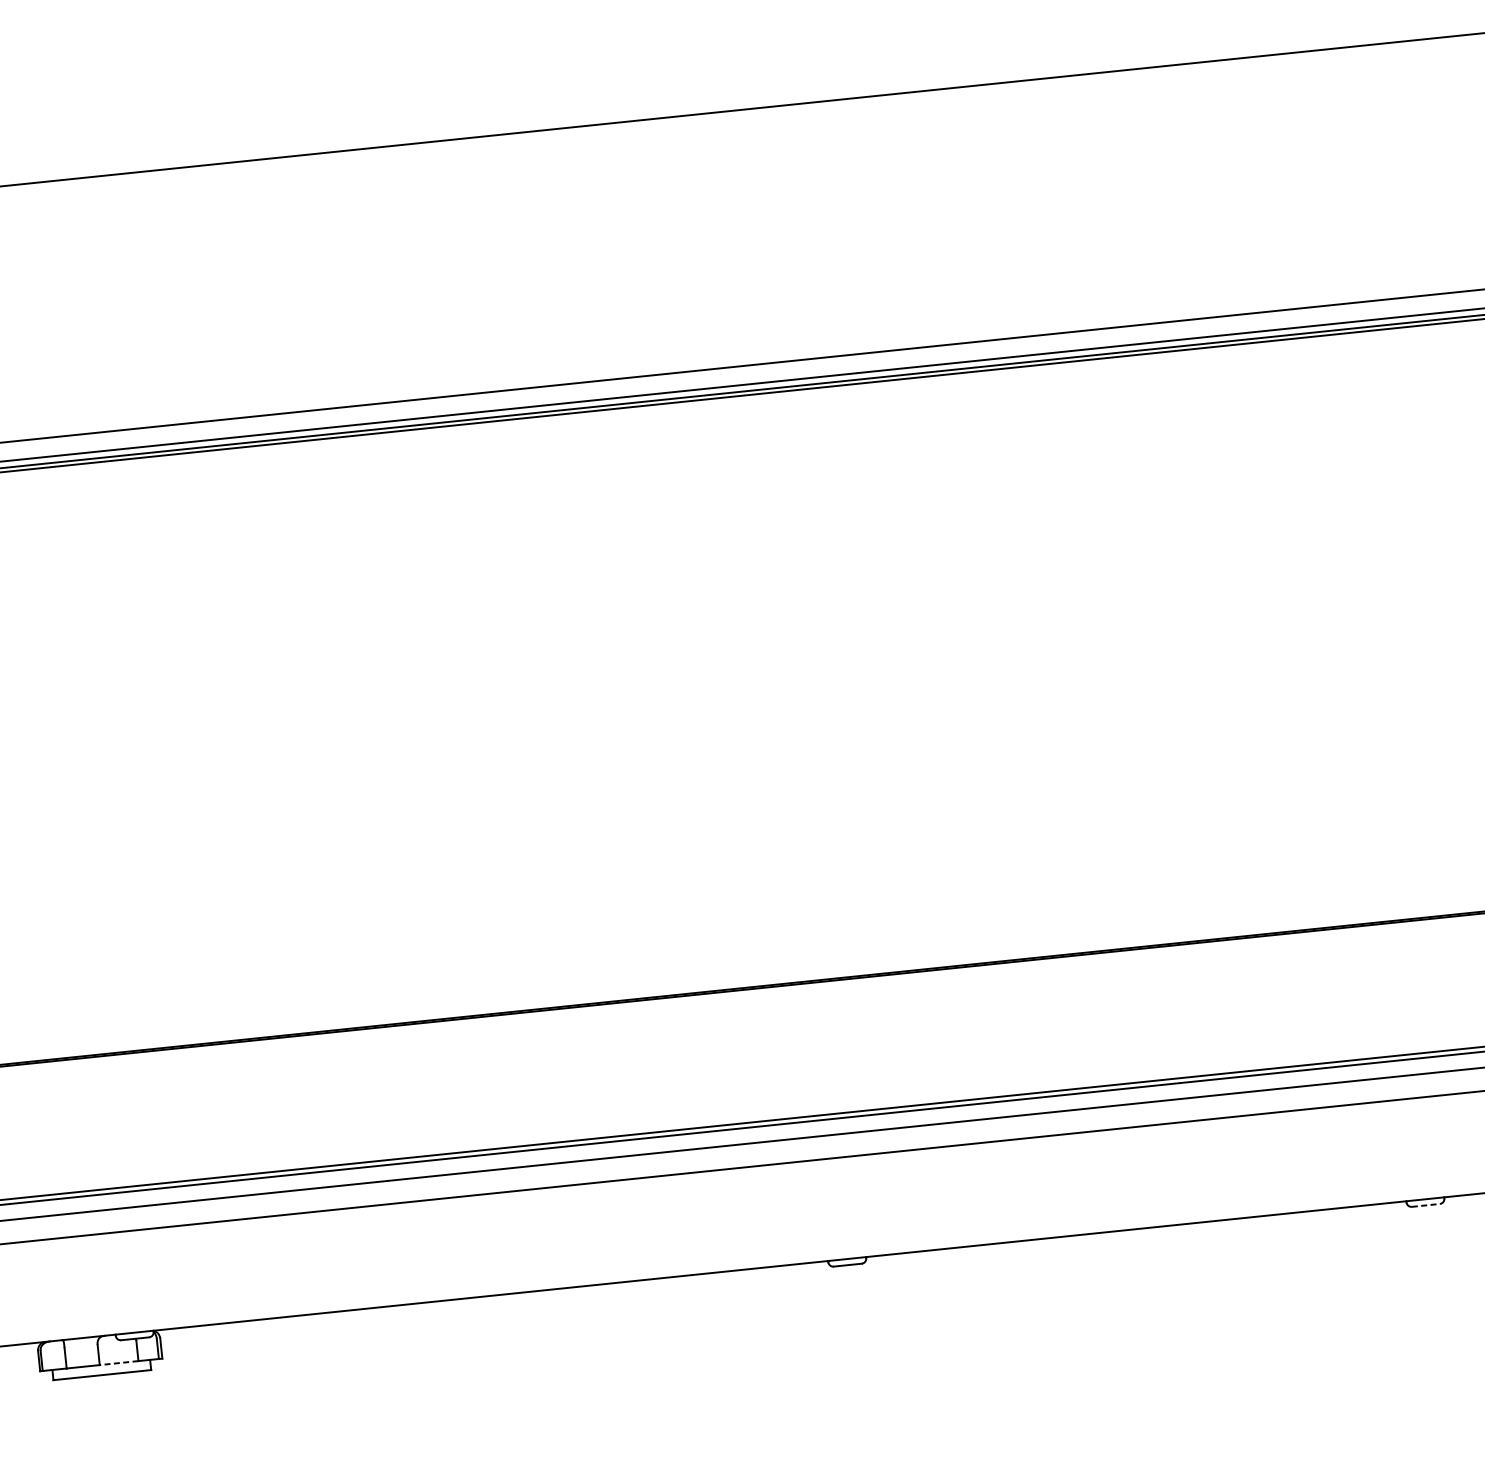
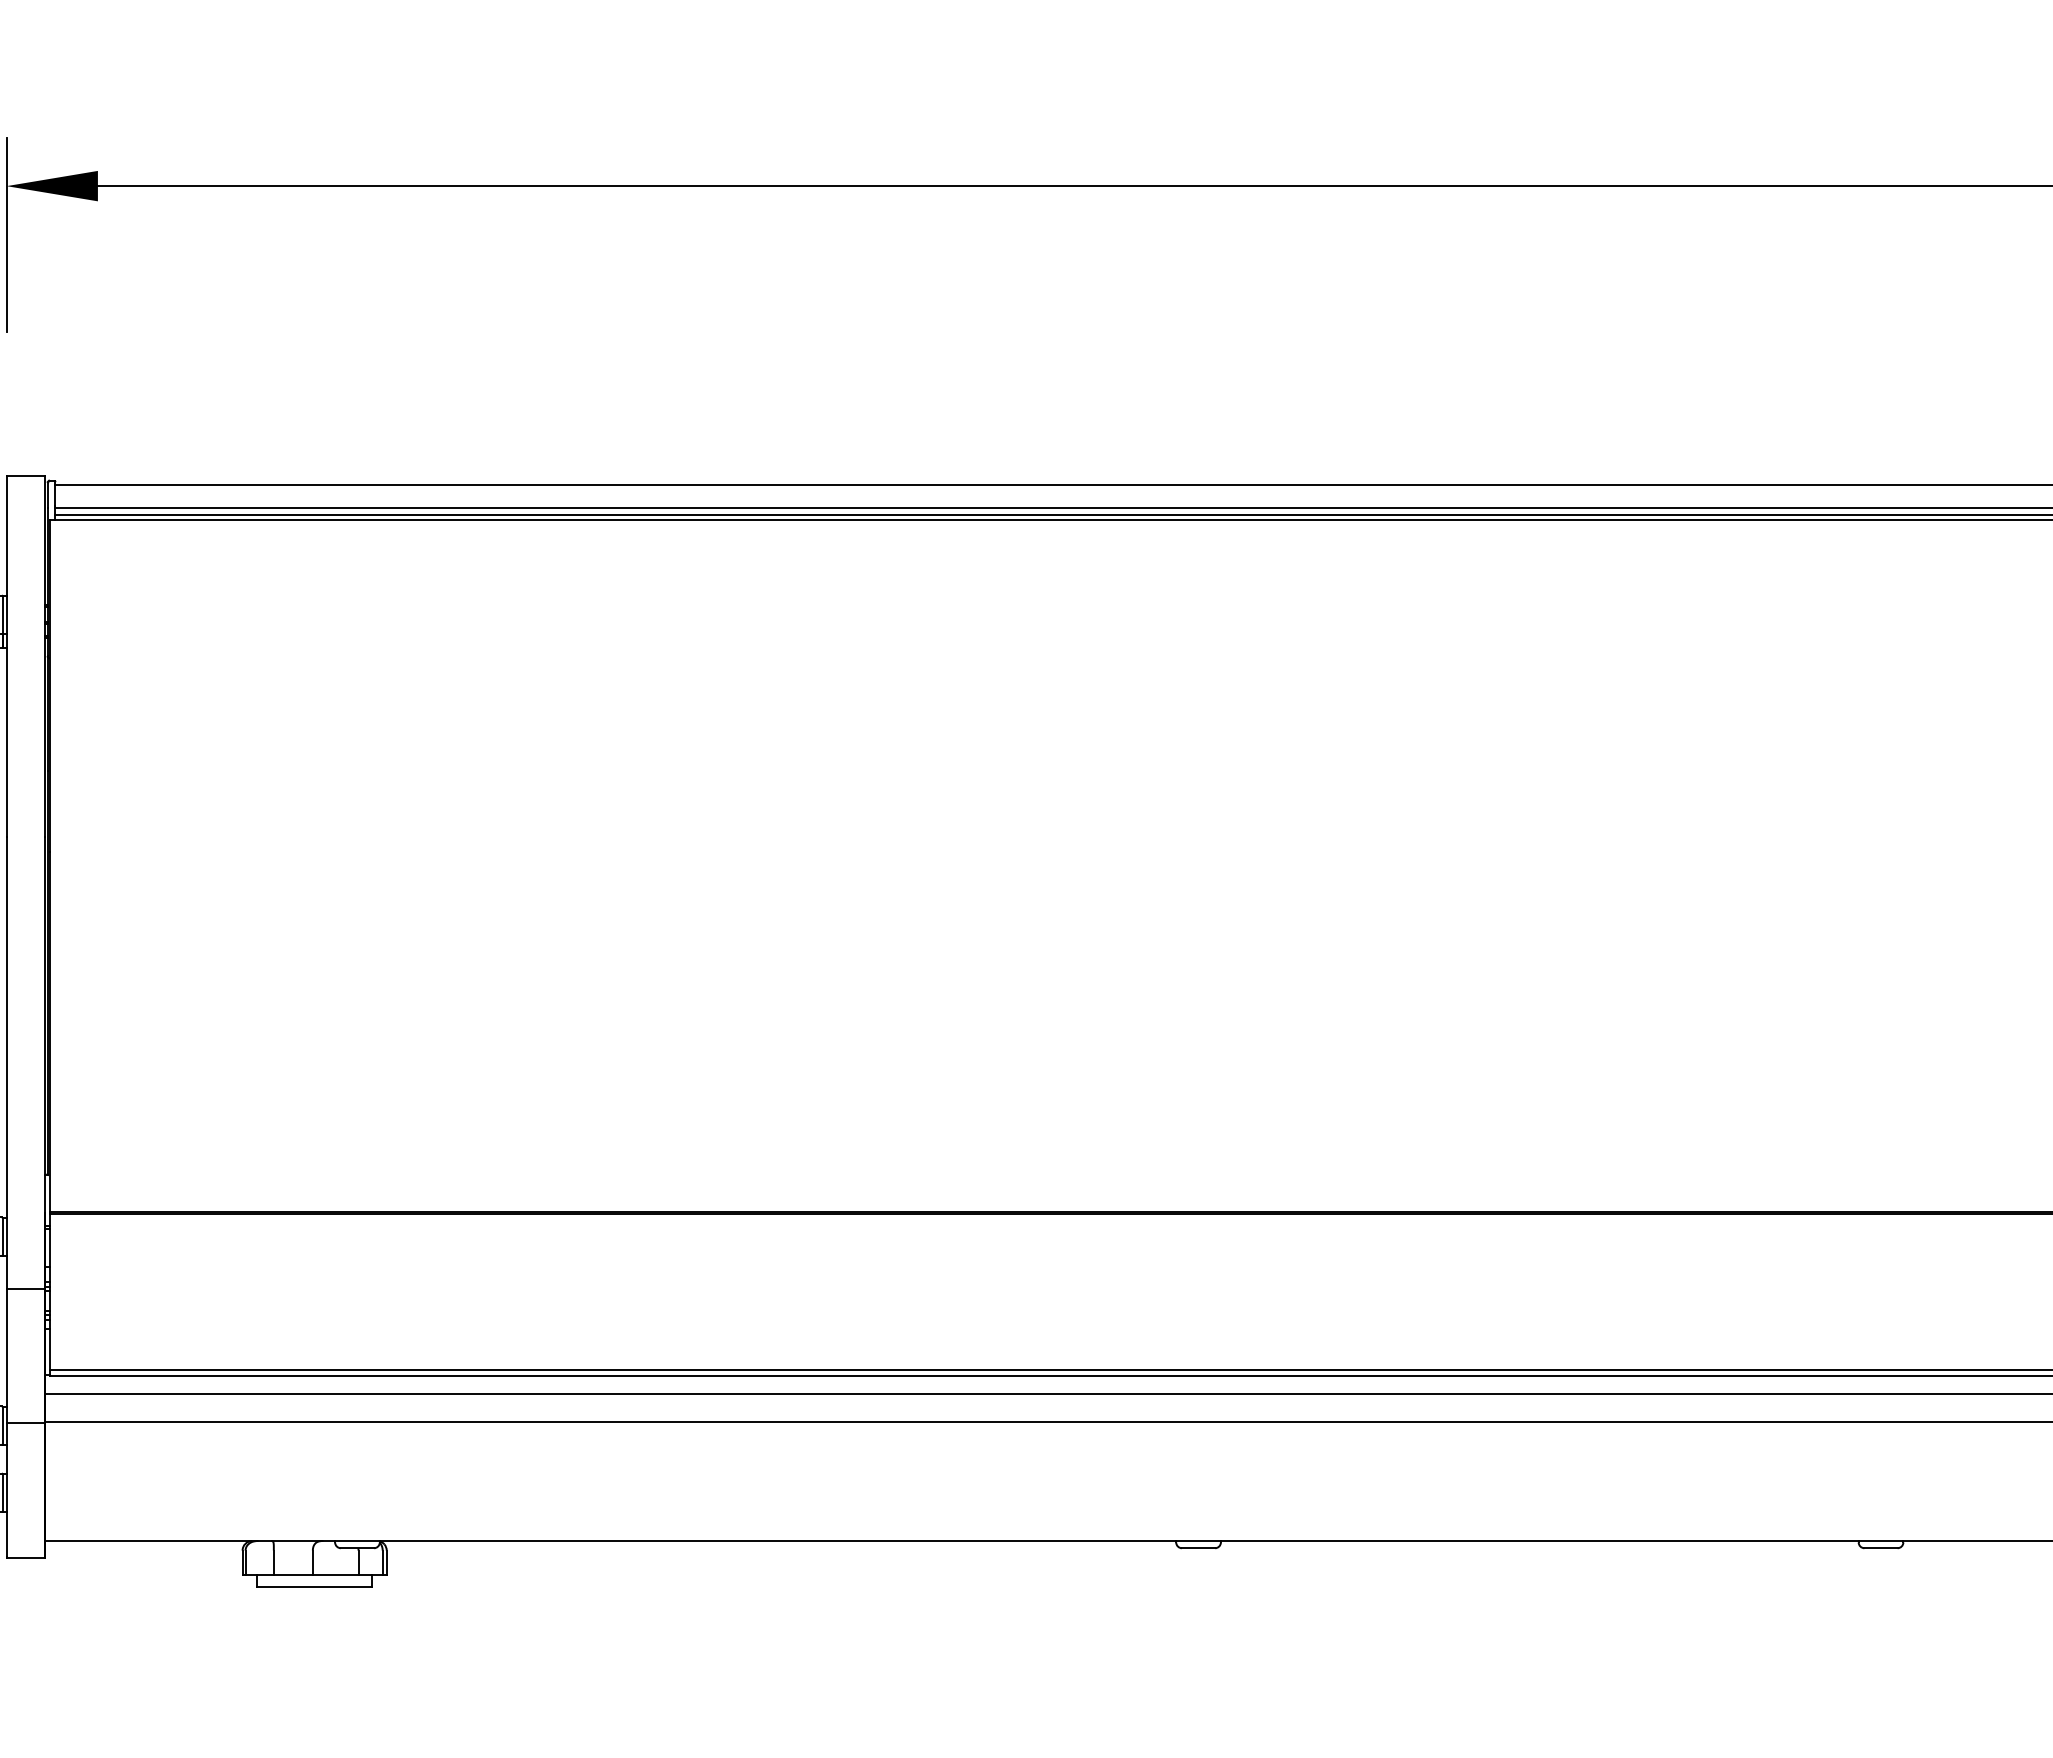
line: (1426, 1205) -> (1881, 1548), dashed -> solid
line: (118, 1362) -> (335, 1574), dashed -> solid

